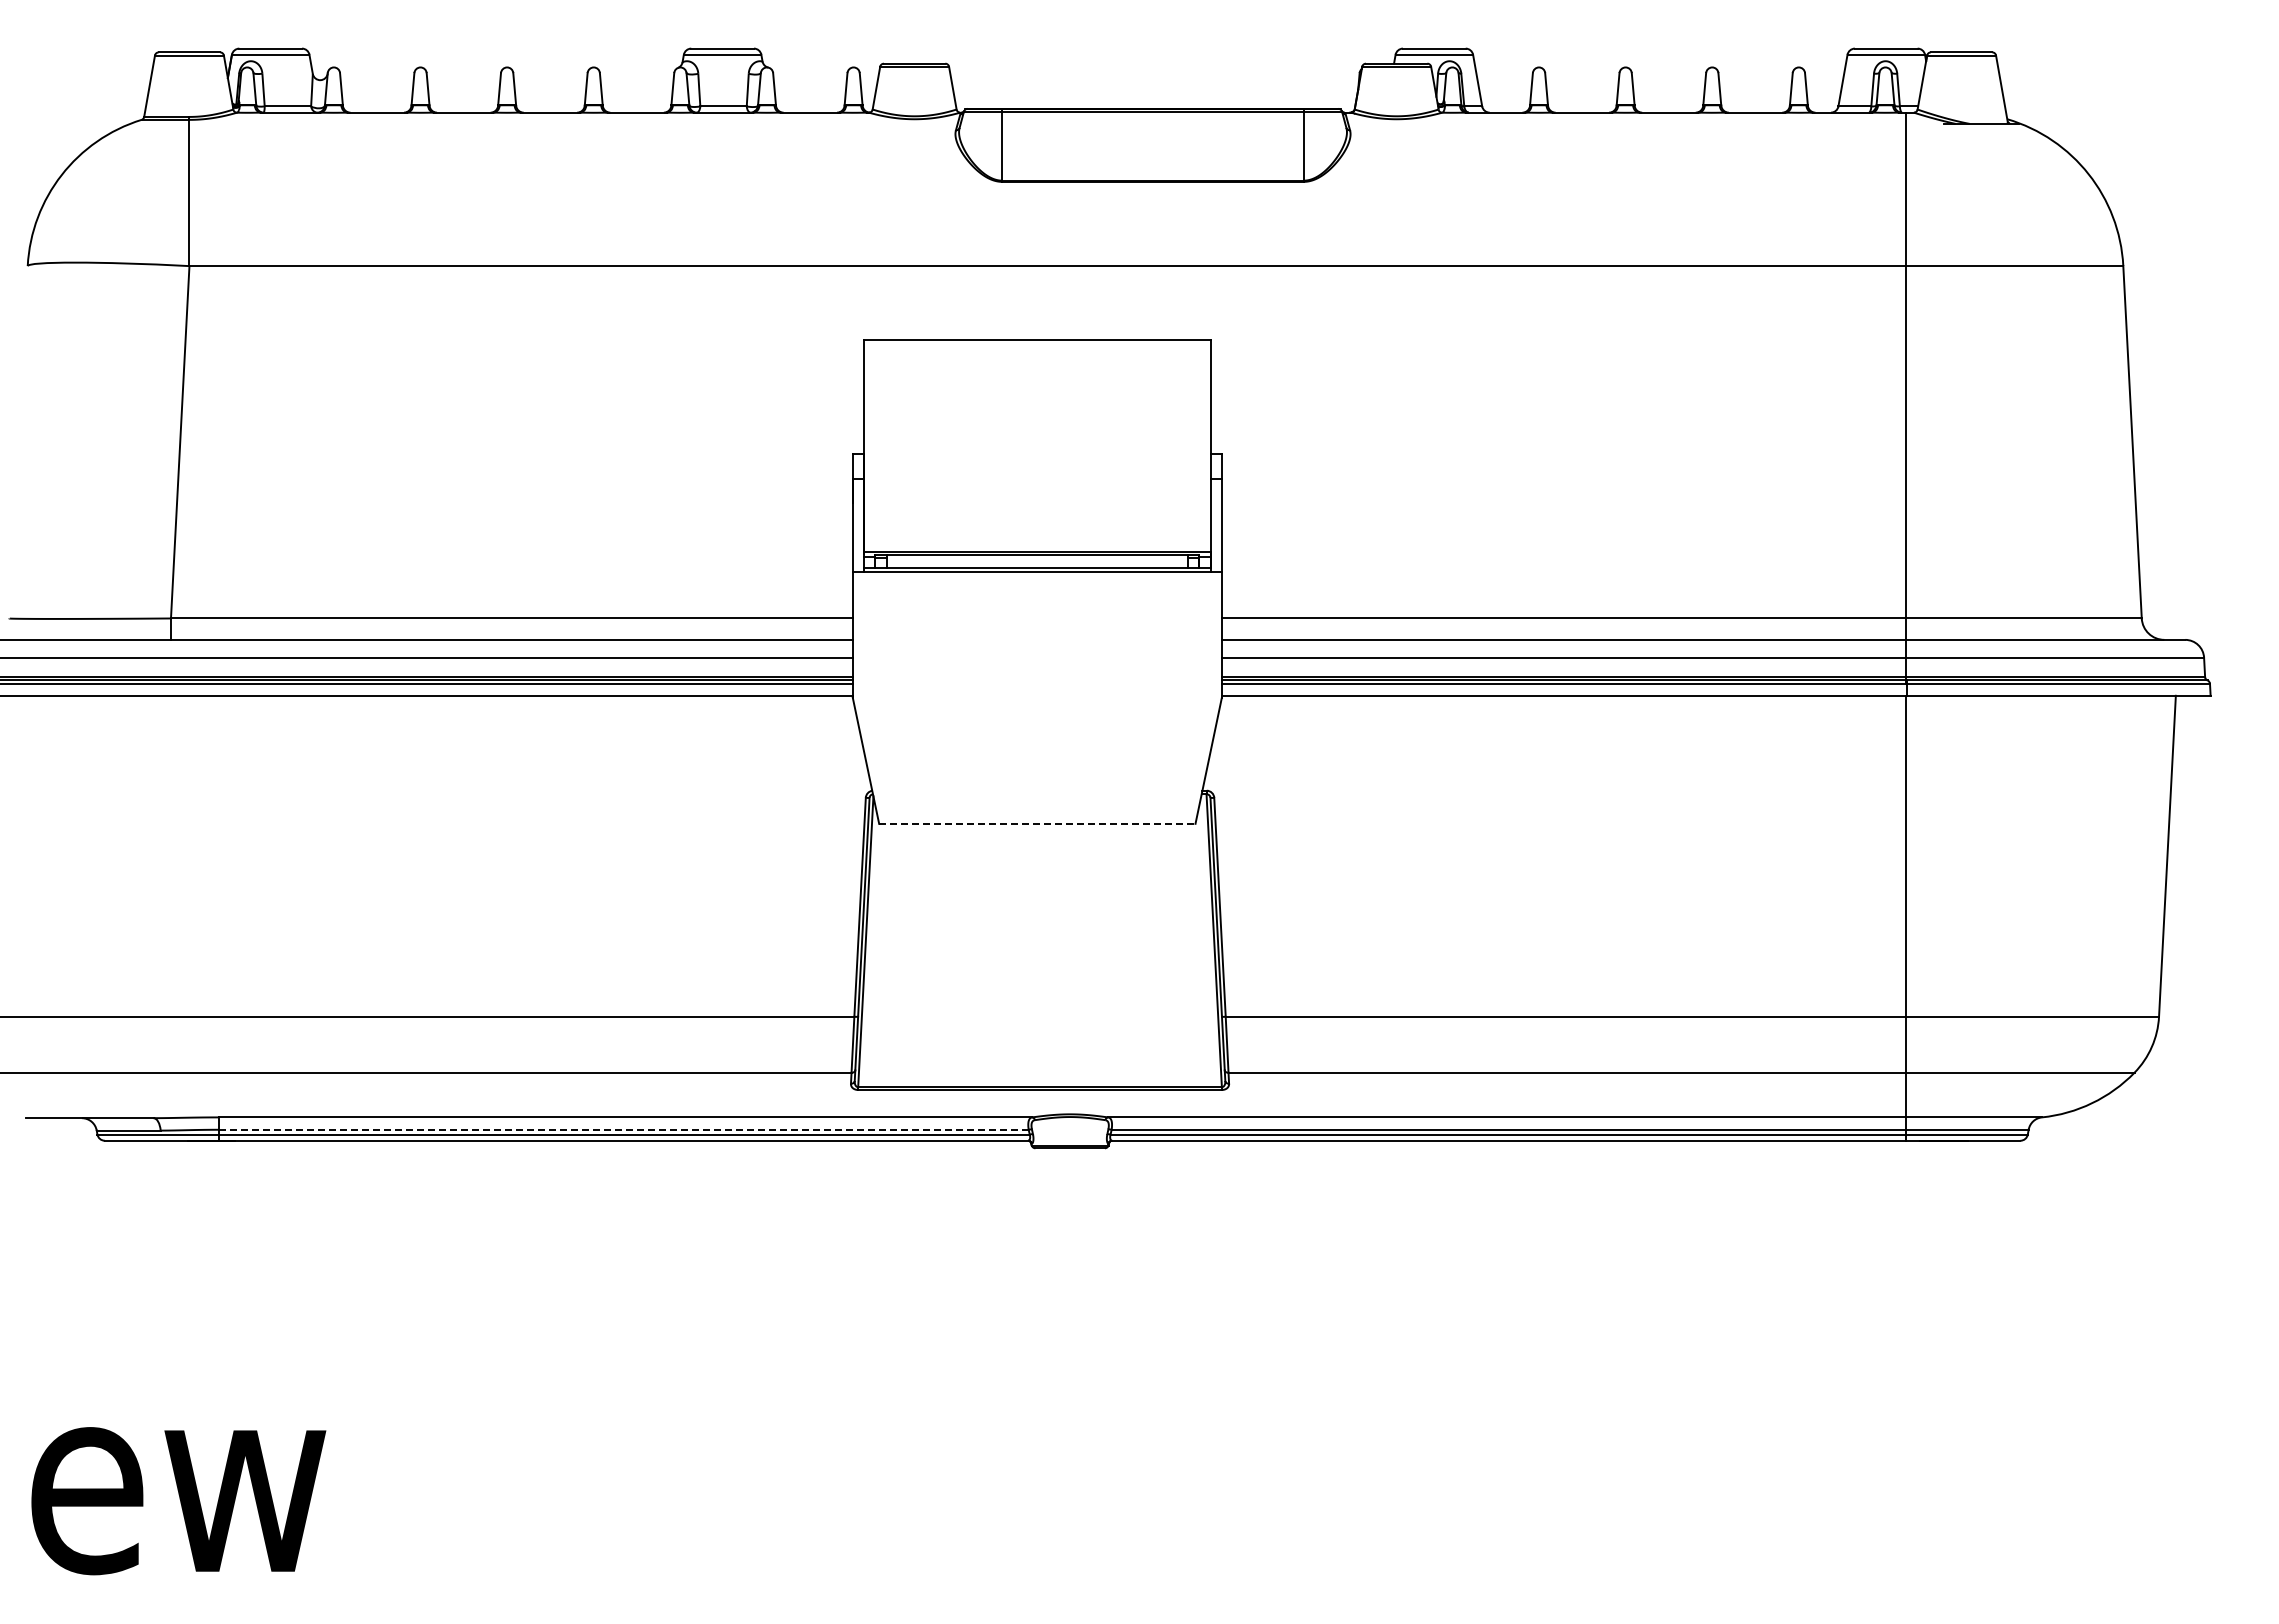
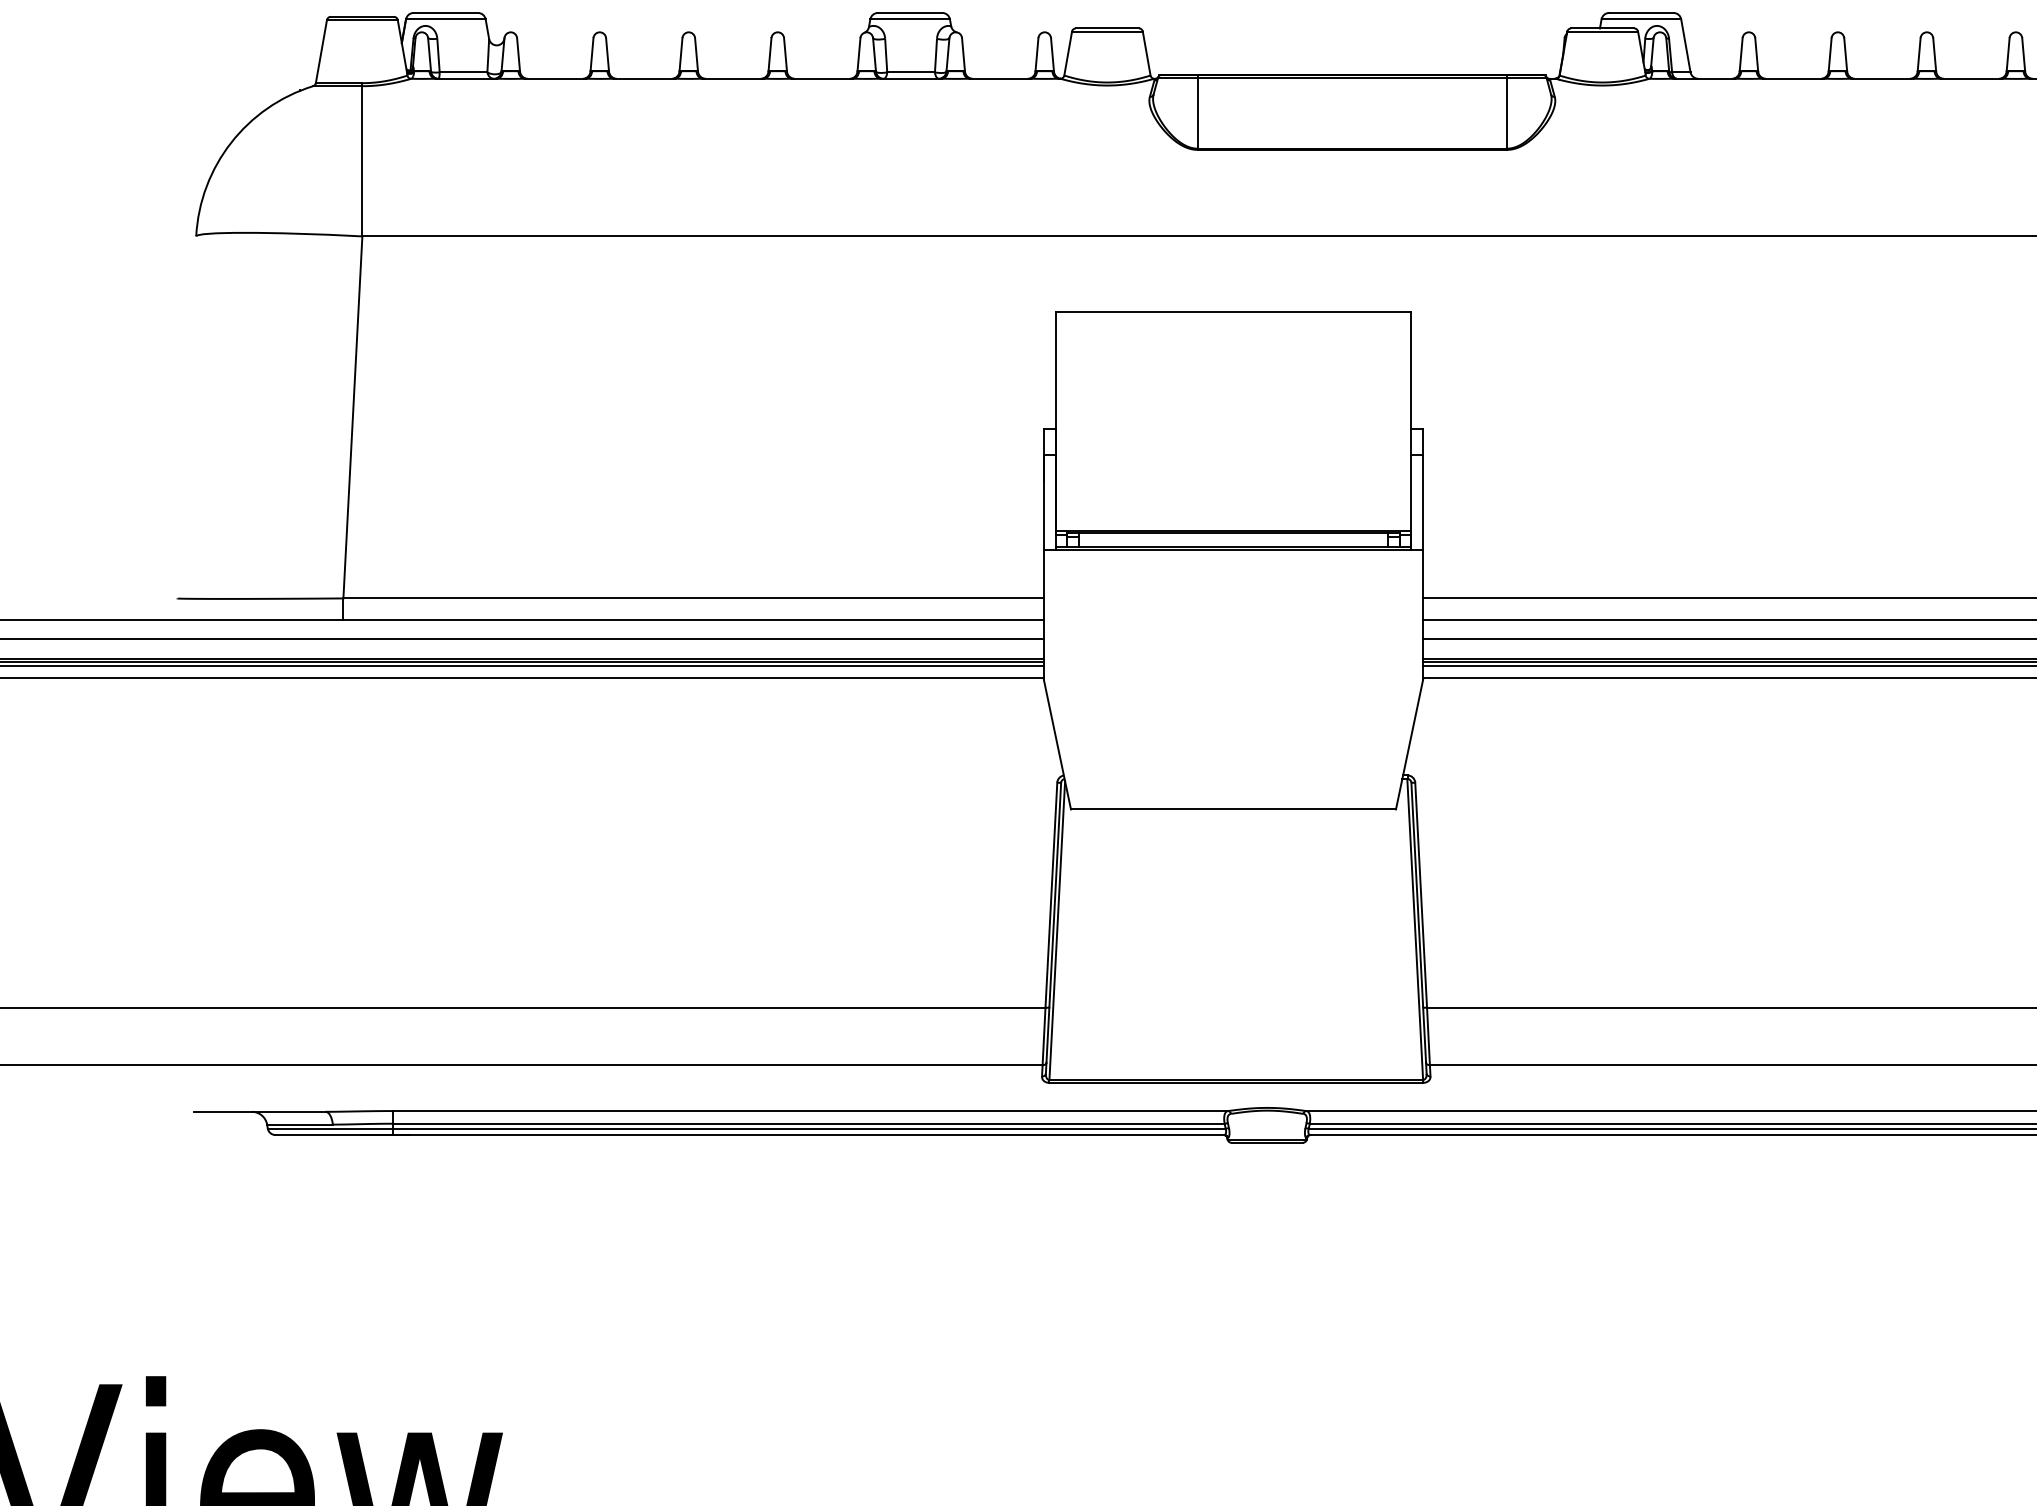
line: (1037, 823) -> (1233, 809), dashed -> solid
line: (623, 1129) -> (808, 1123), dashed -> solid

